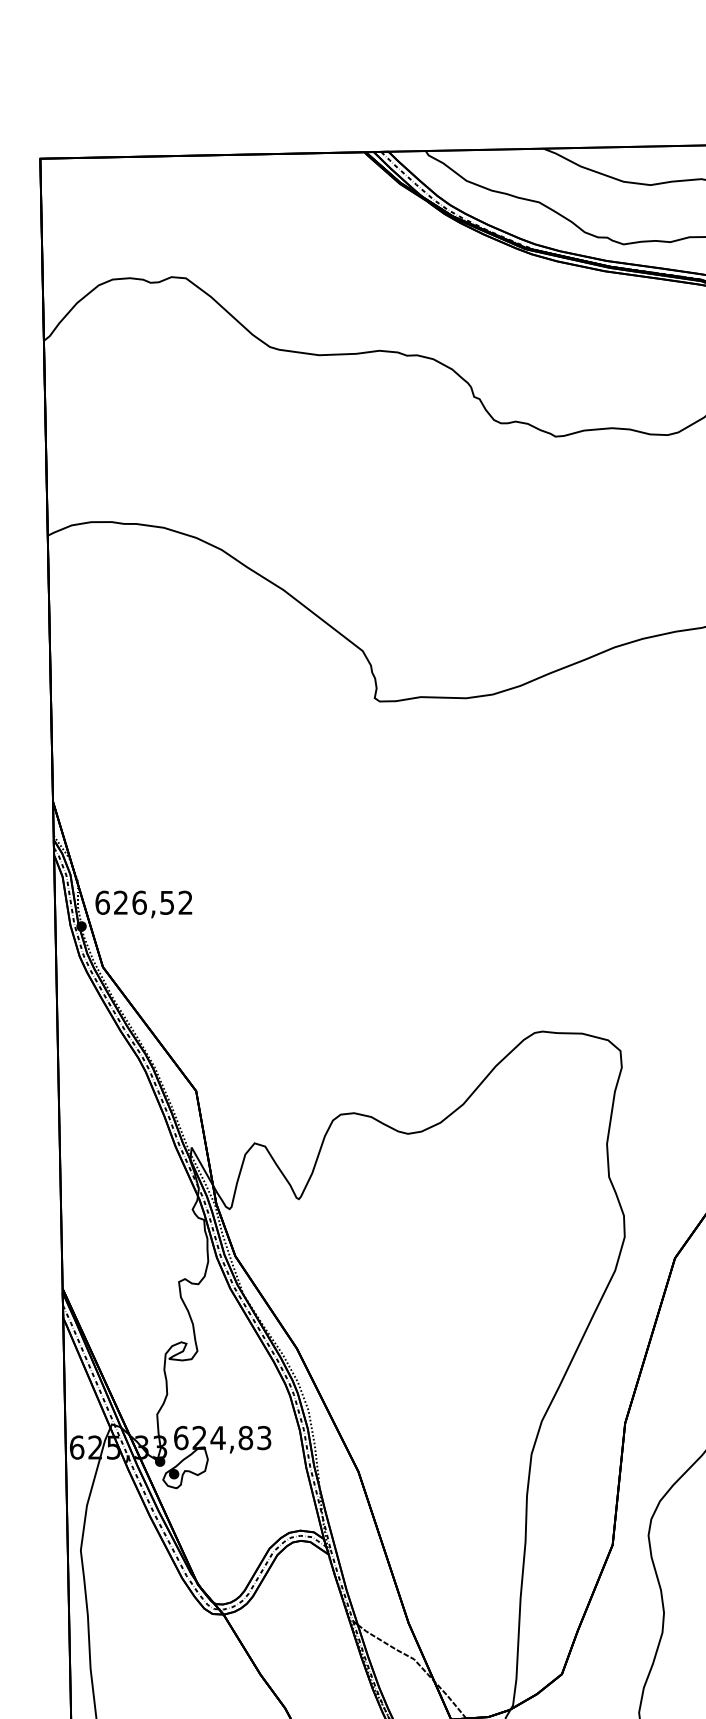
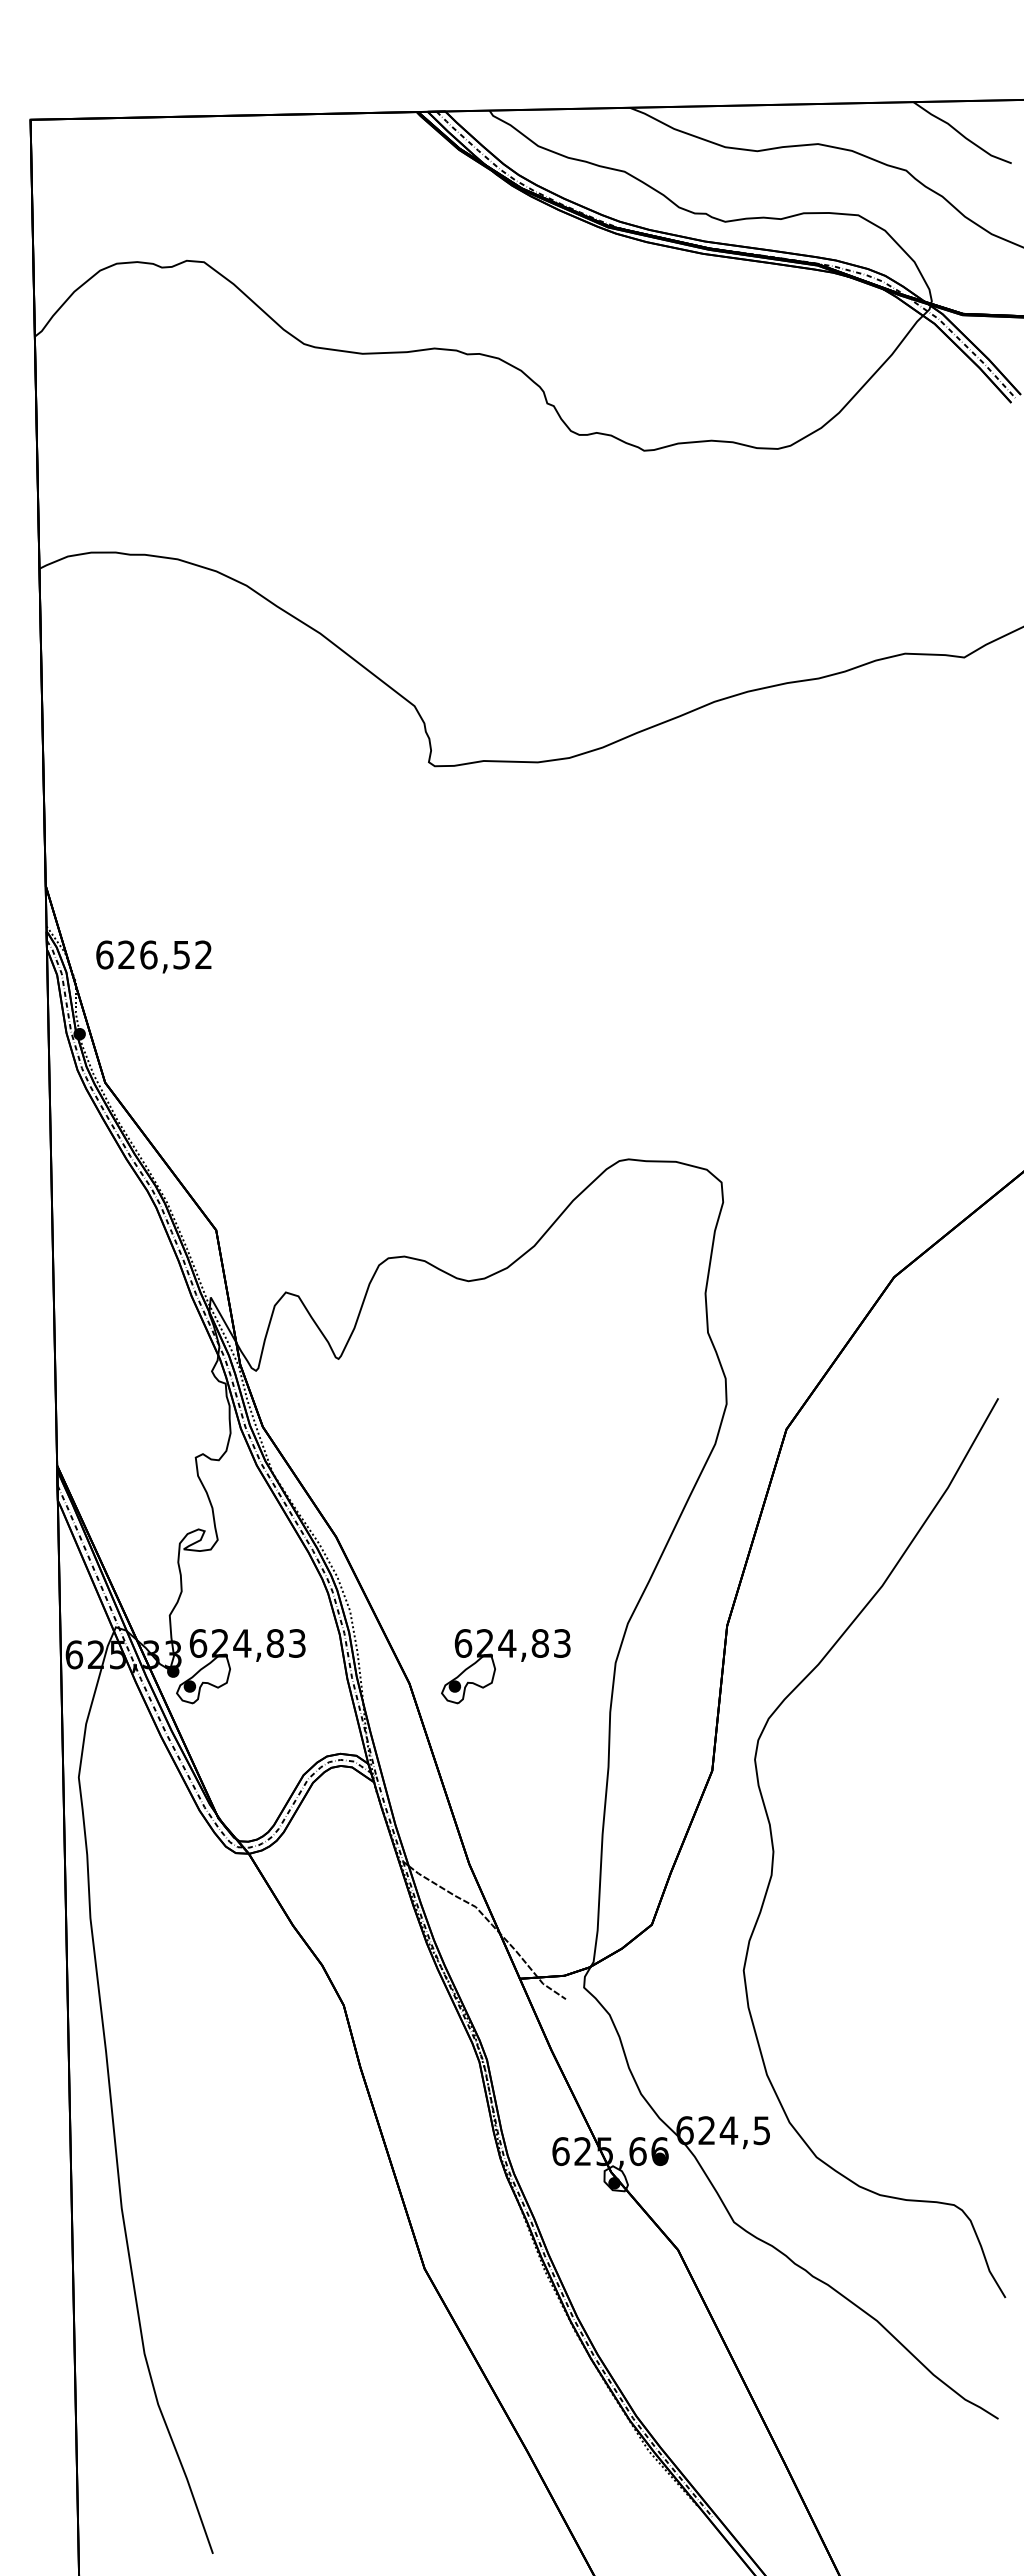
text: (143, 904) -> (153, 956), moved
part: (442, 1449) -> (509, 1657), added

